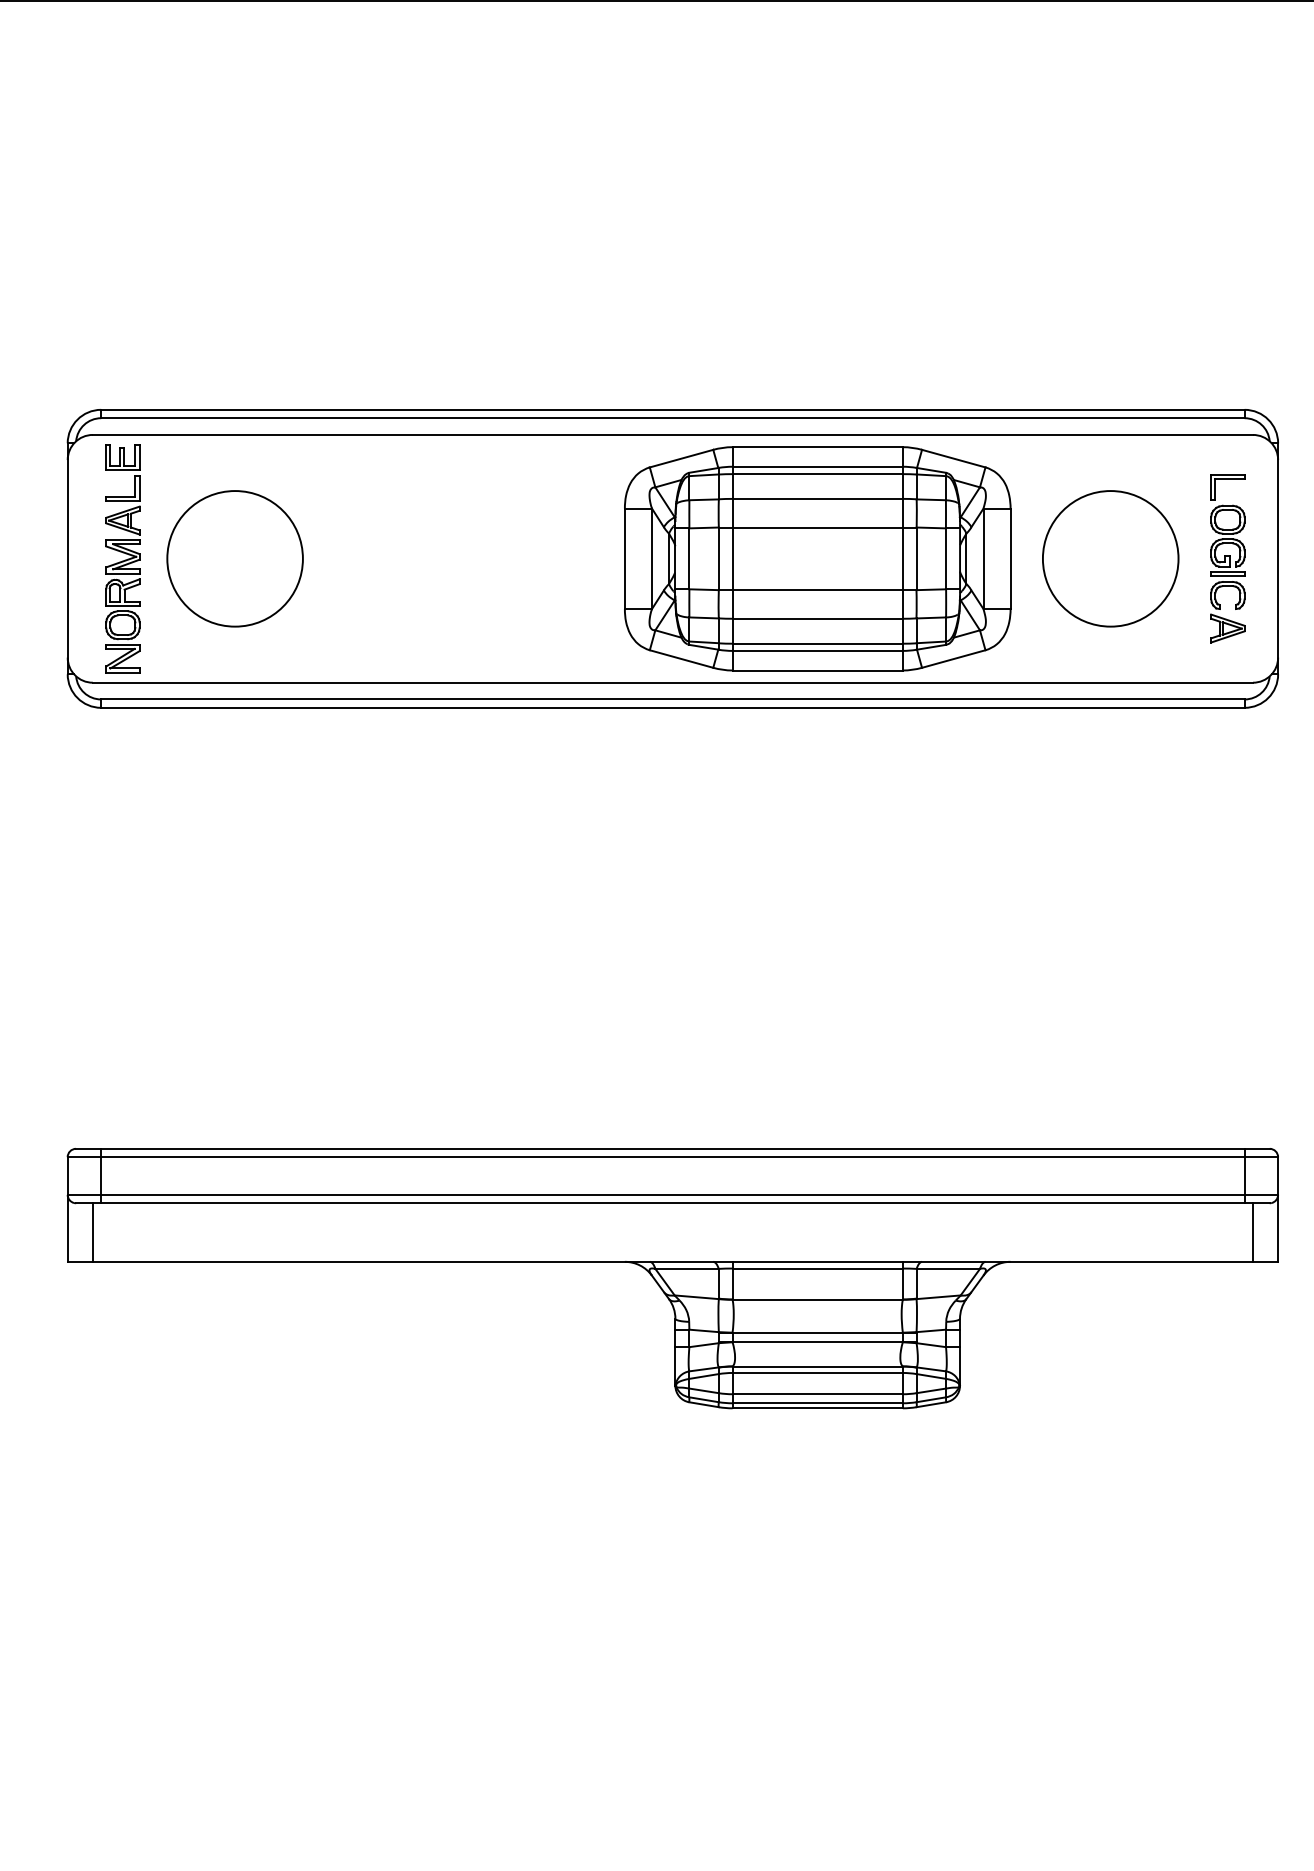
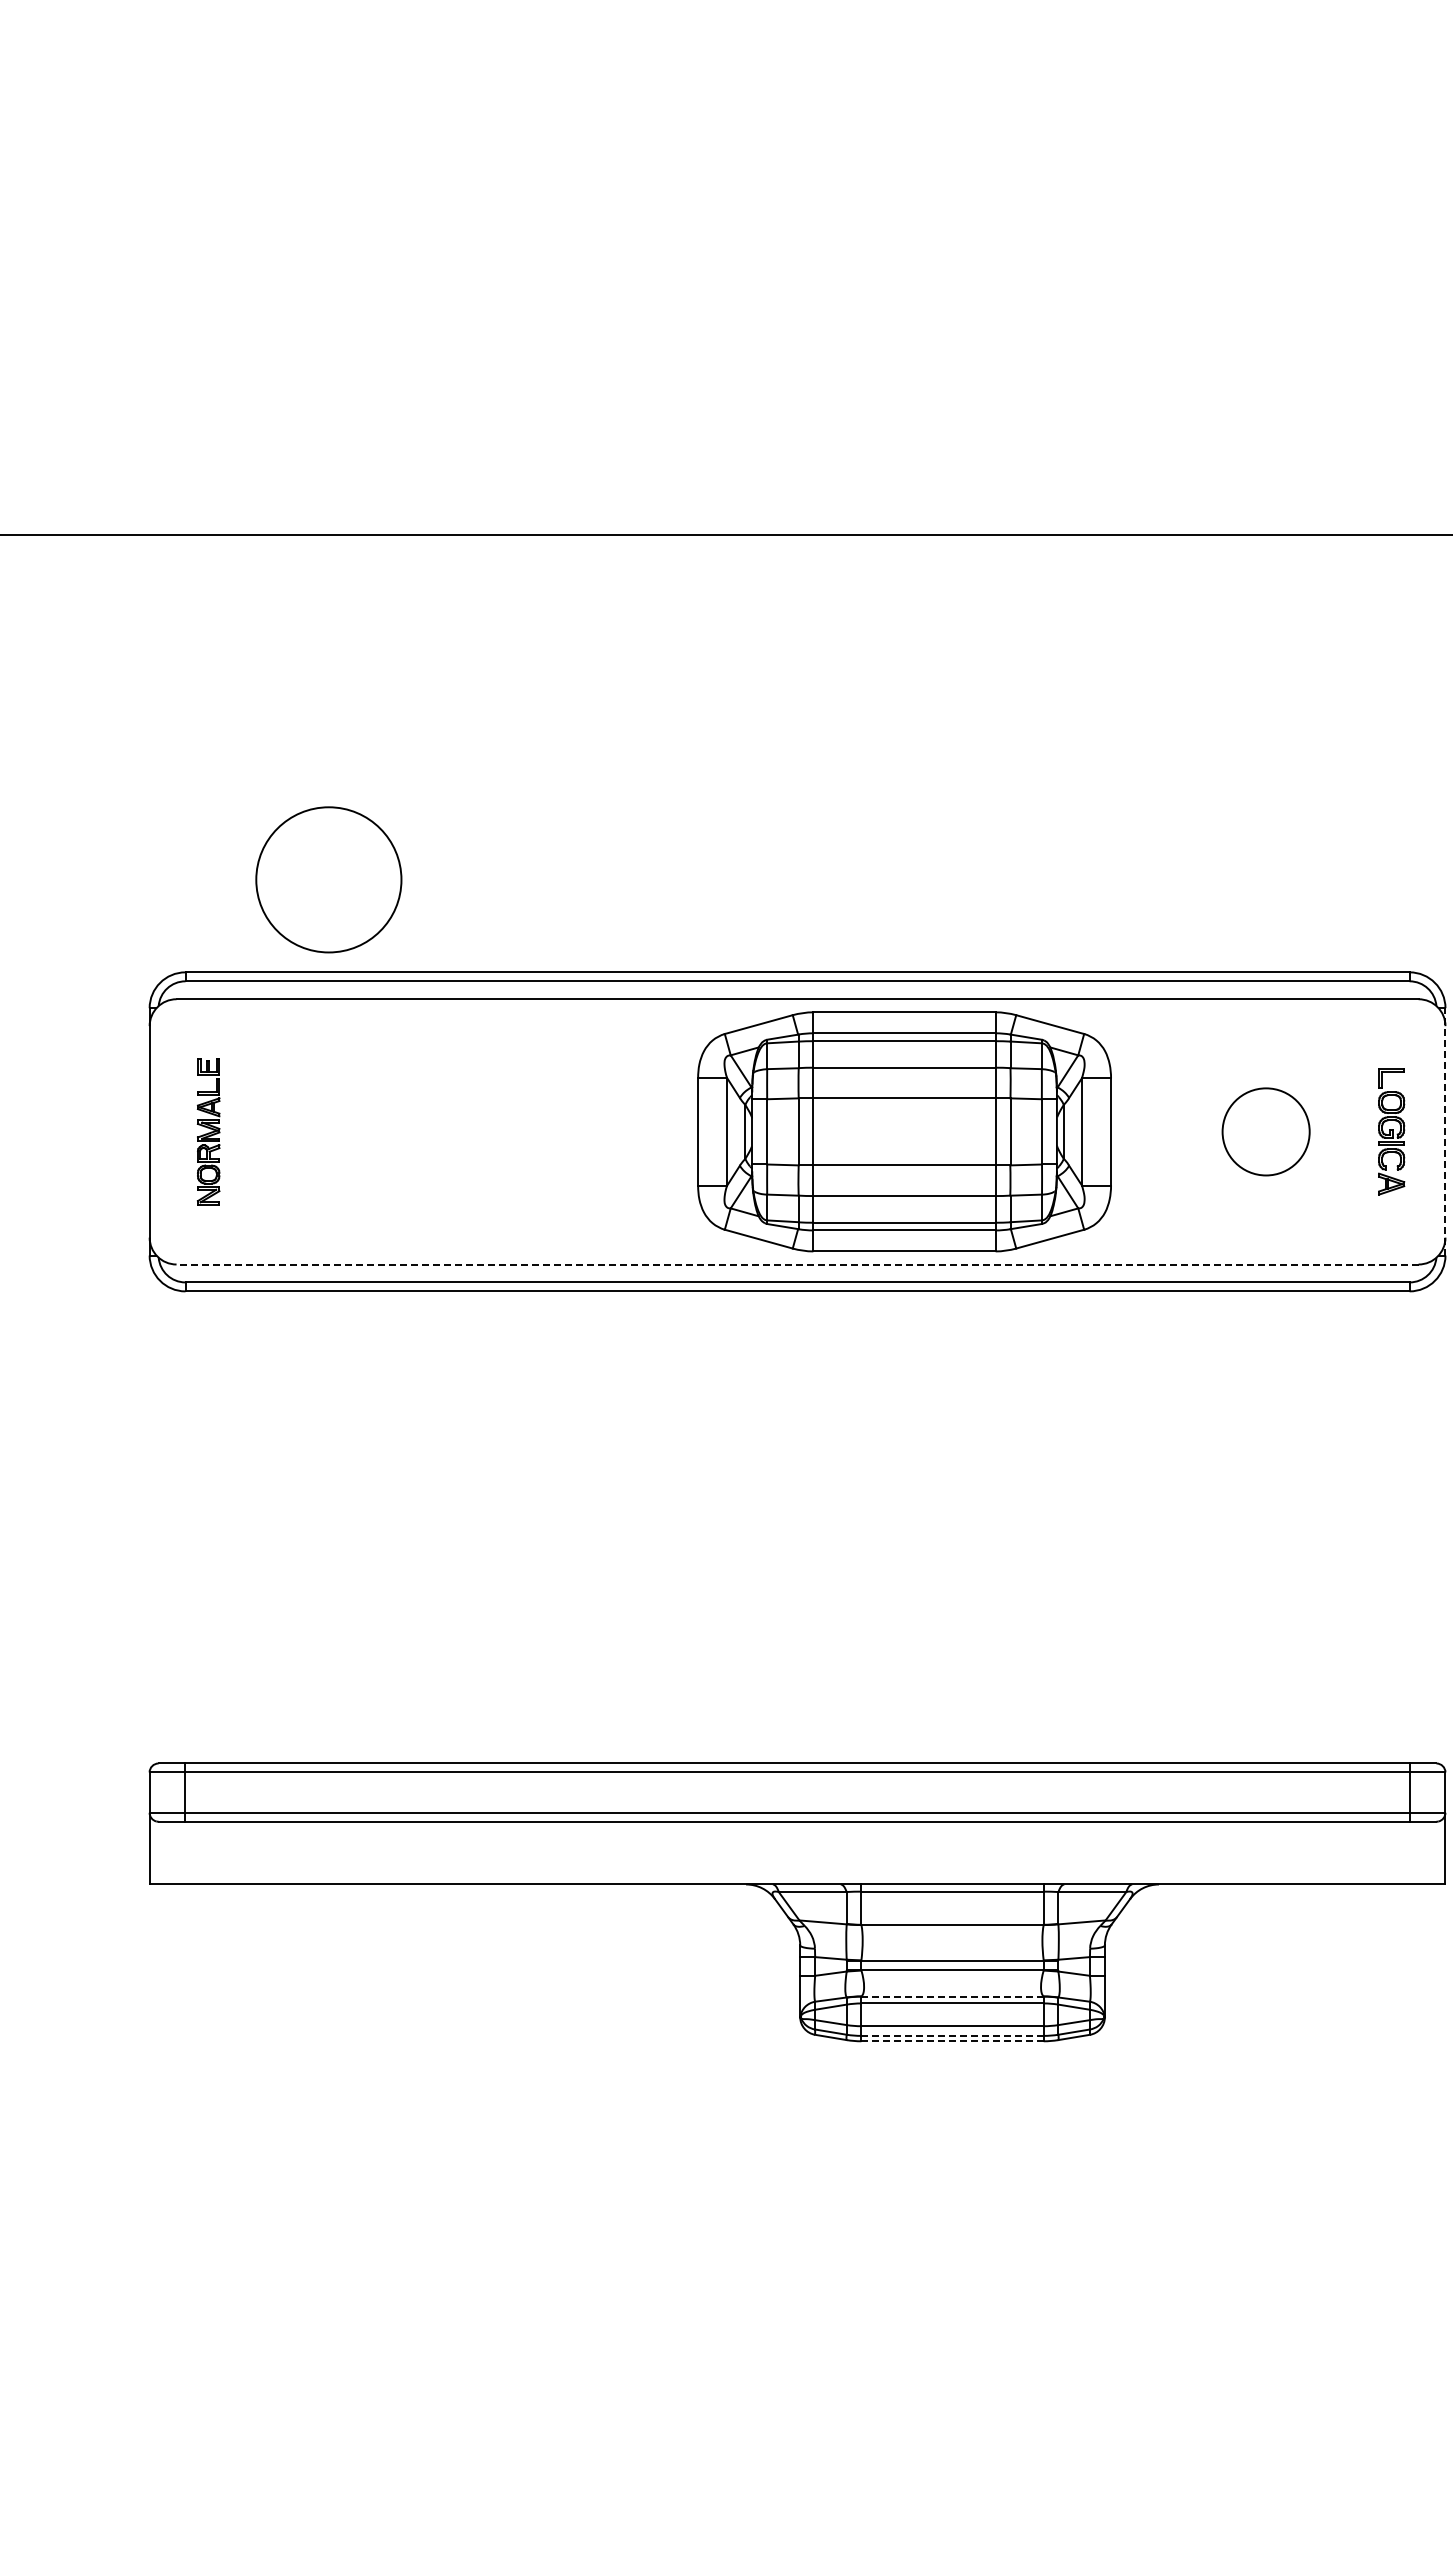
part: (122, 558) -> (208, 1131), size x0.6
circle: (234, 558) -> (328, 879), moved
part: (817, 558) -> (904, 1131), moved
circle: (1110, 558) -> (1265, 1131), size x0.6
part: (1227, 558) -> (1391, 1131), size x0.7
line: (1278, 558) -> (1445, 1131), solid -> dashed
line: (672, 682) -> (797, 1264), solid -> dashed
line: (92, 1231) -> (176, 1852), removed
line: (1252, 1231) -> (1418, 1852), removed
line: (818, 1366) -> (953, 1996), solid -> dashed
line: (817, 1402) -> (952, 2035), solid -> dashed
line: (817, 1408) -> (952, 2041), solid -> dashed

